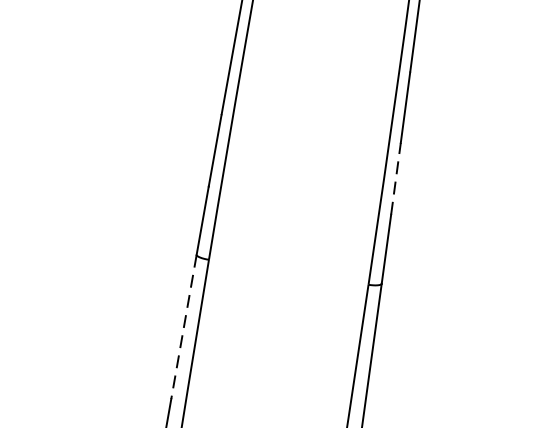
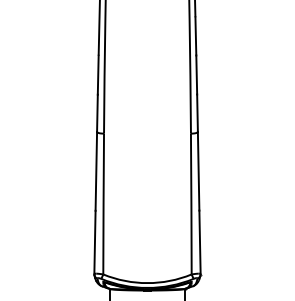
line: (395, 177) -> (196, 74), dashed -> solid
line: (184, 327) -> (96, 171), dashed -> solid

